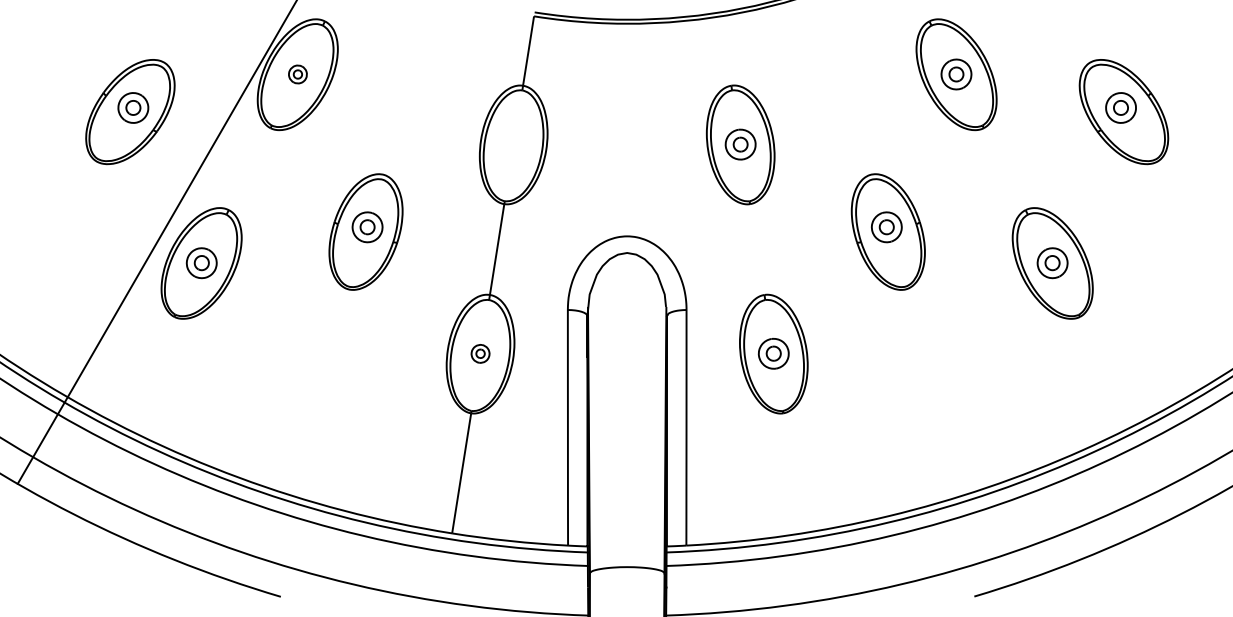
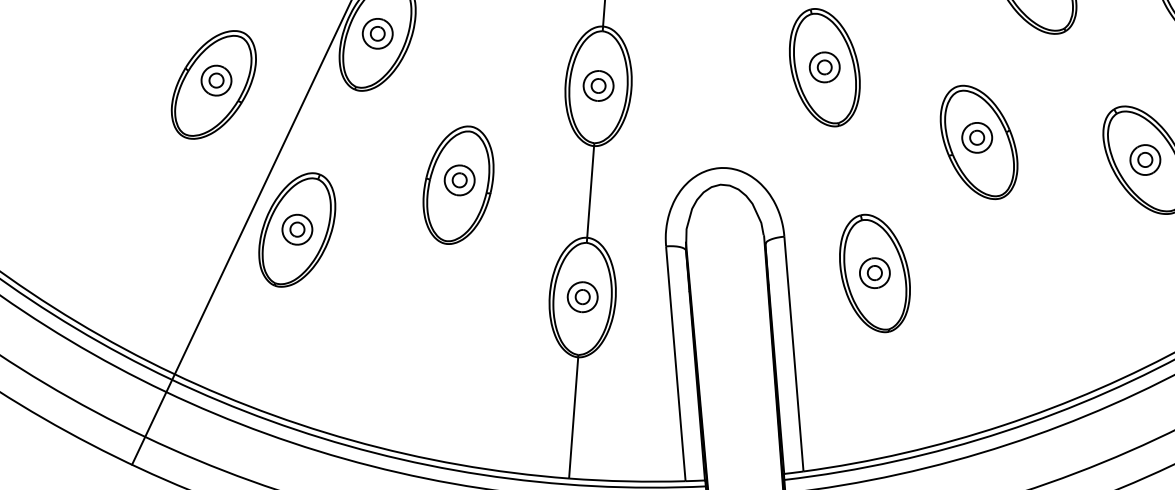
part: (297, 74) -> (377, 33), size x1.67
part: (513, 144) -> (598, 85), added
part: (480, 353) -> (582, 296), size x1.67

